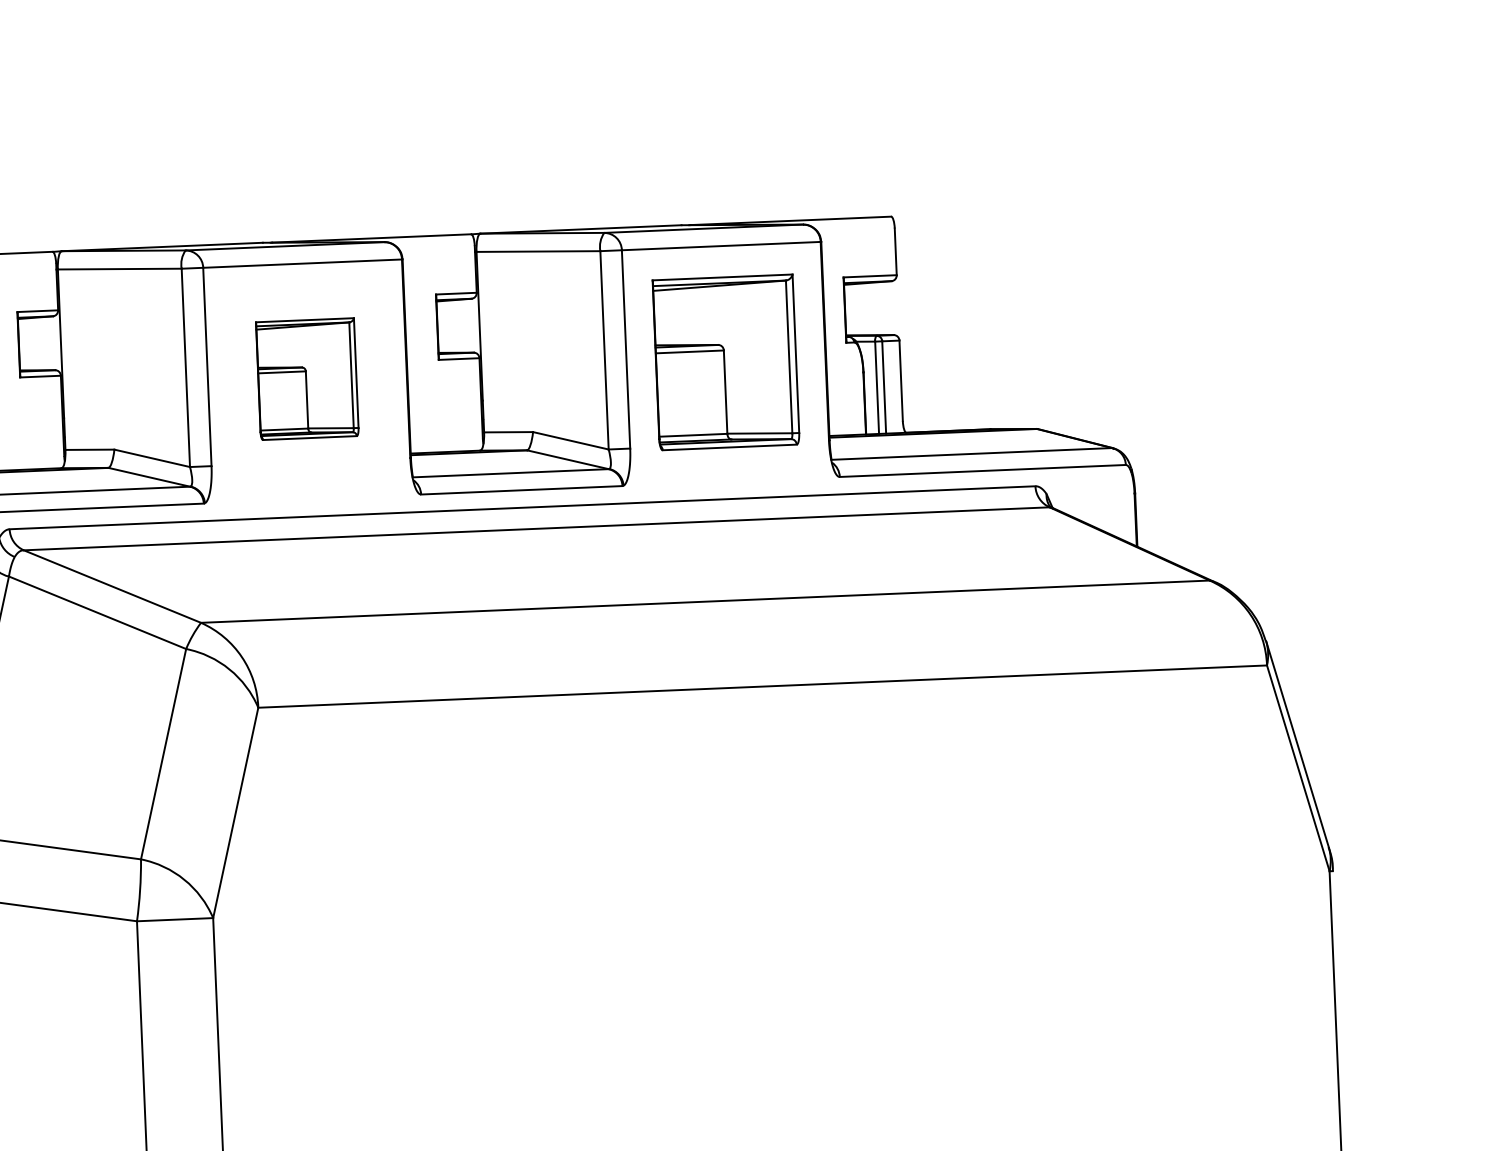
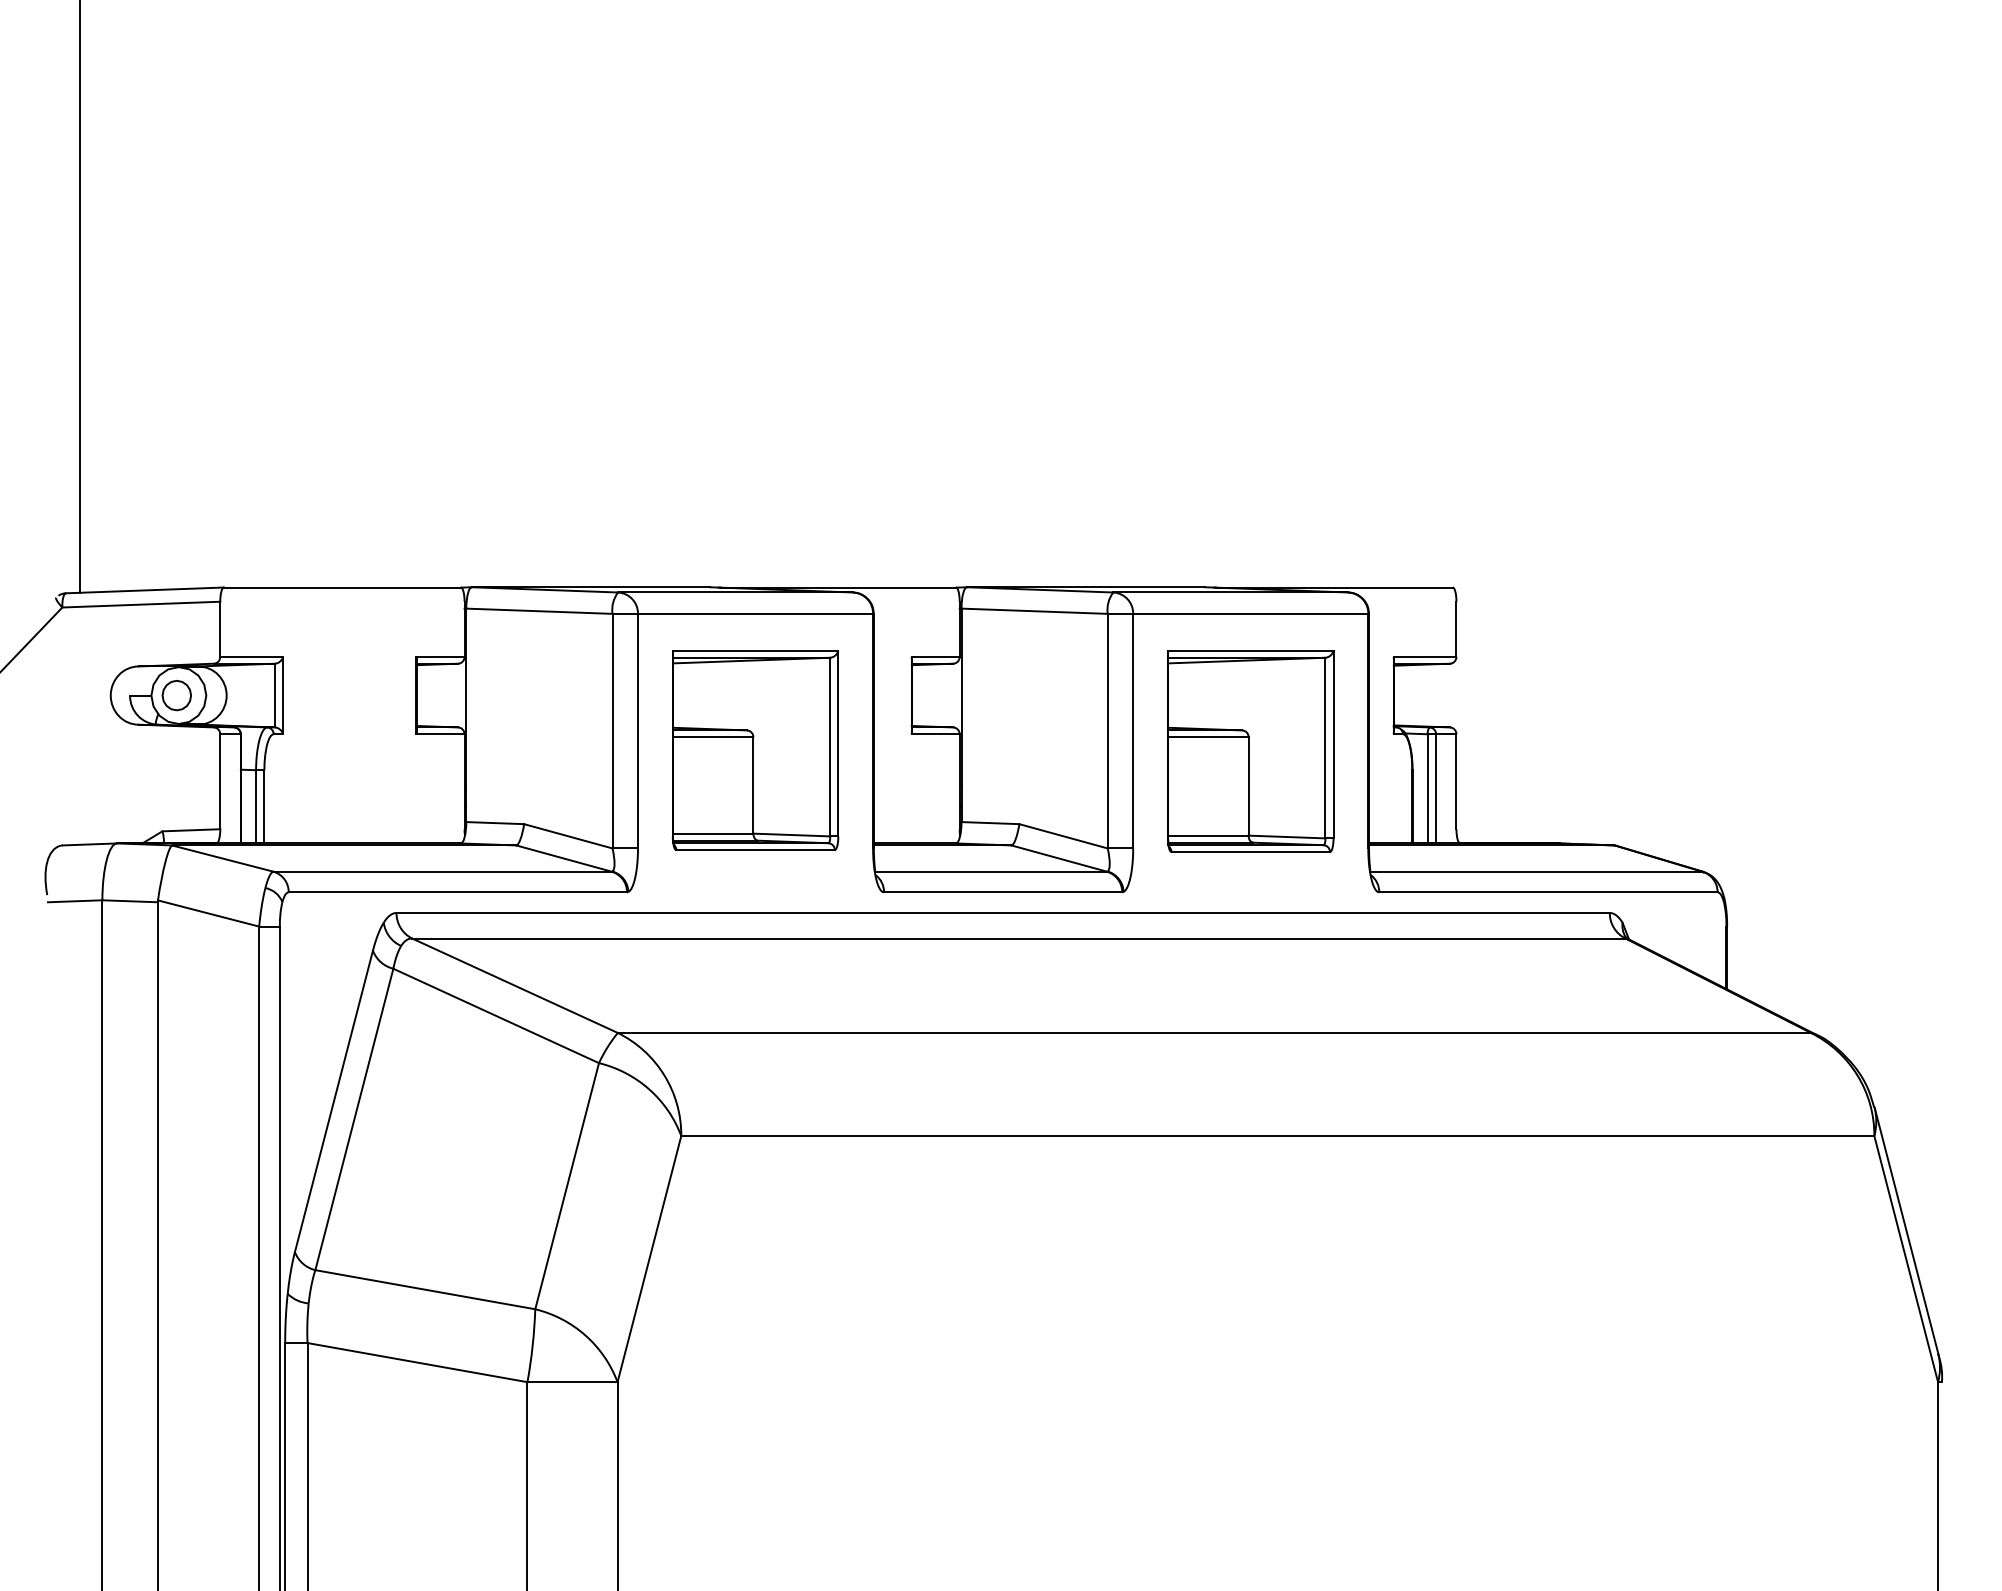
part: (307, 379) -> (755, 750), size x1.43

